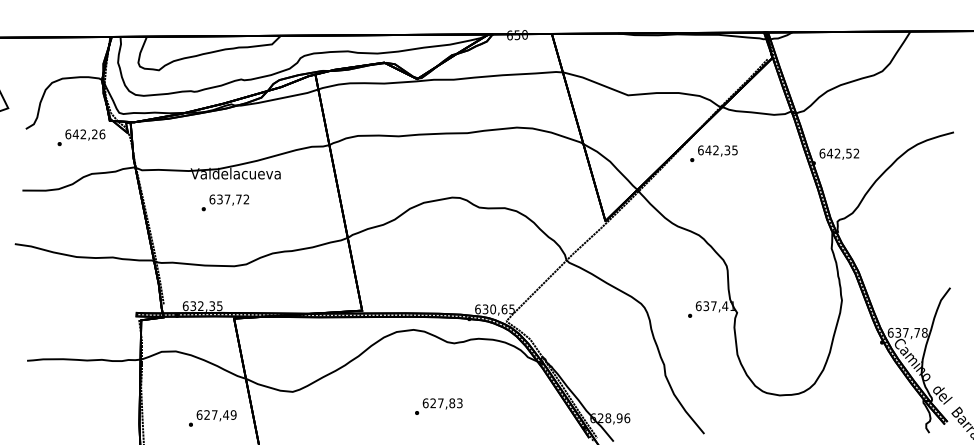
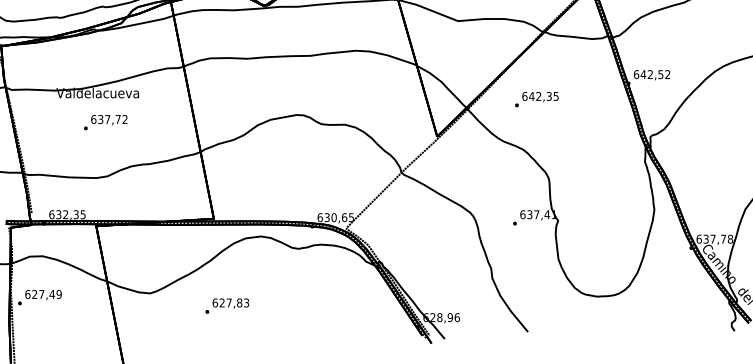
text: (713, 153) -> (536, 99), moved
text: (225, 202) -> (105, 122), moved
text: (438, 406) -> (227, 305), moved
text: (212, 418) -> (39, 297), moved

